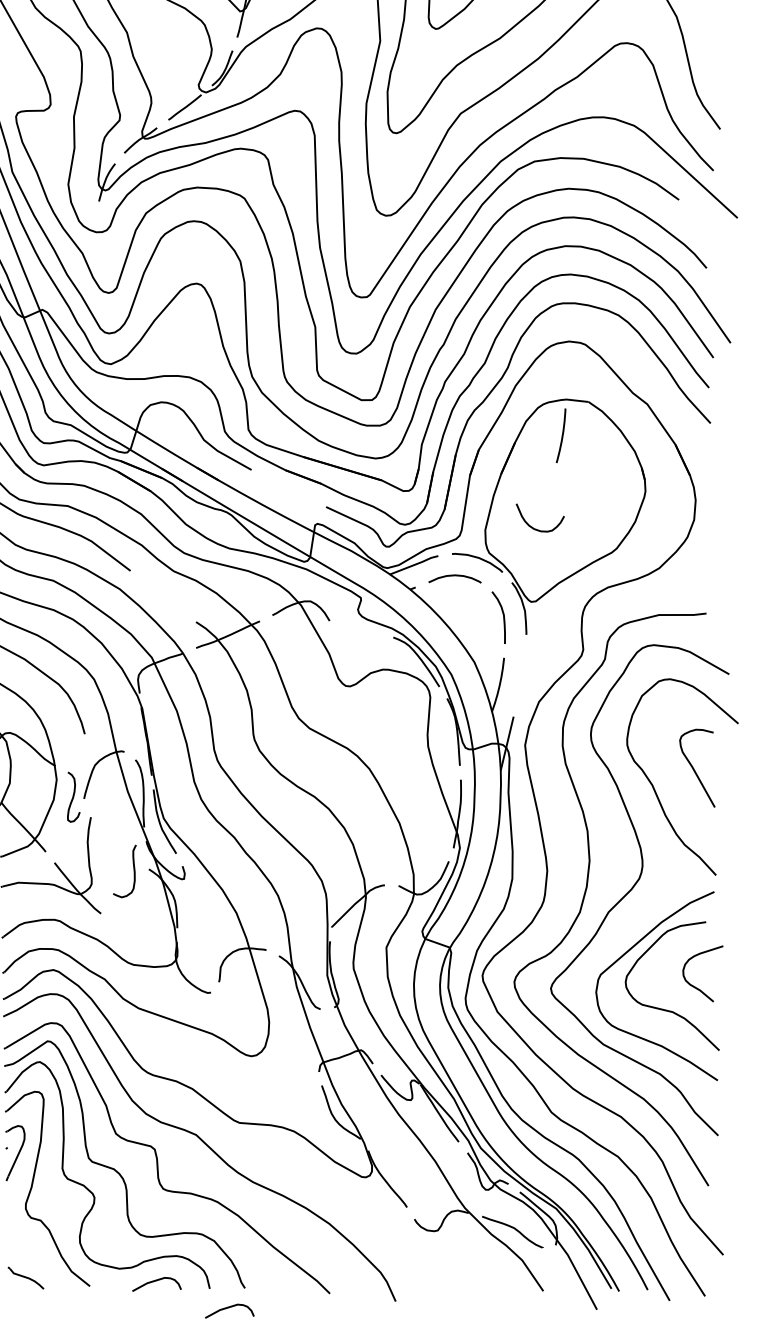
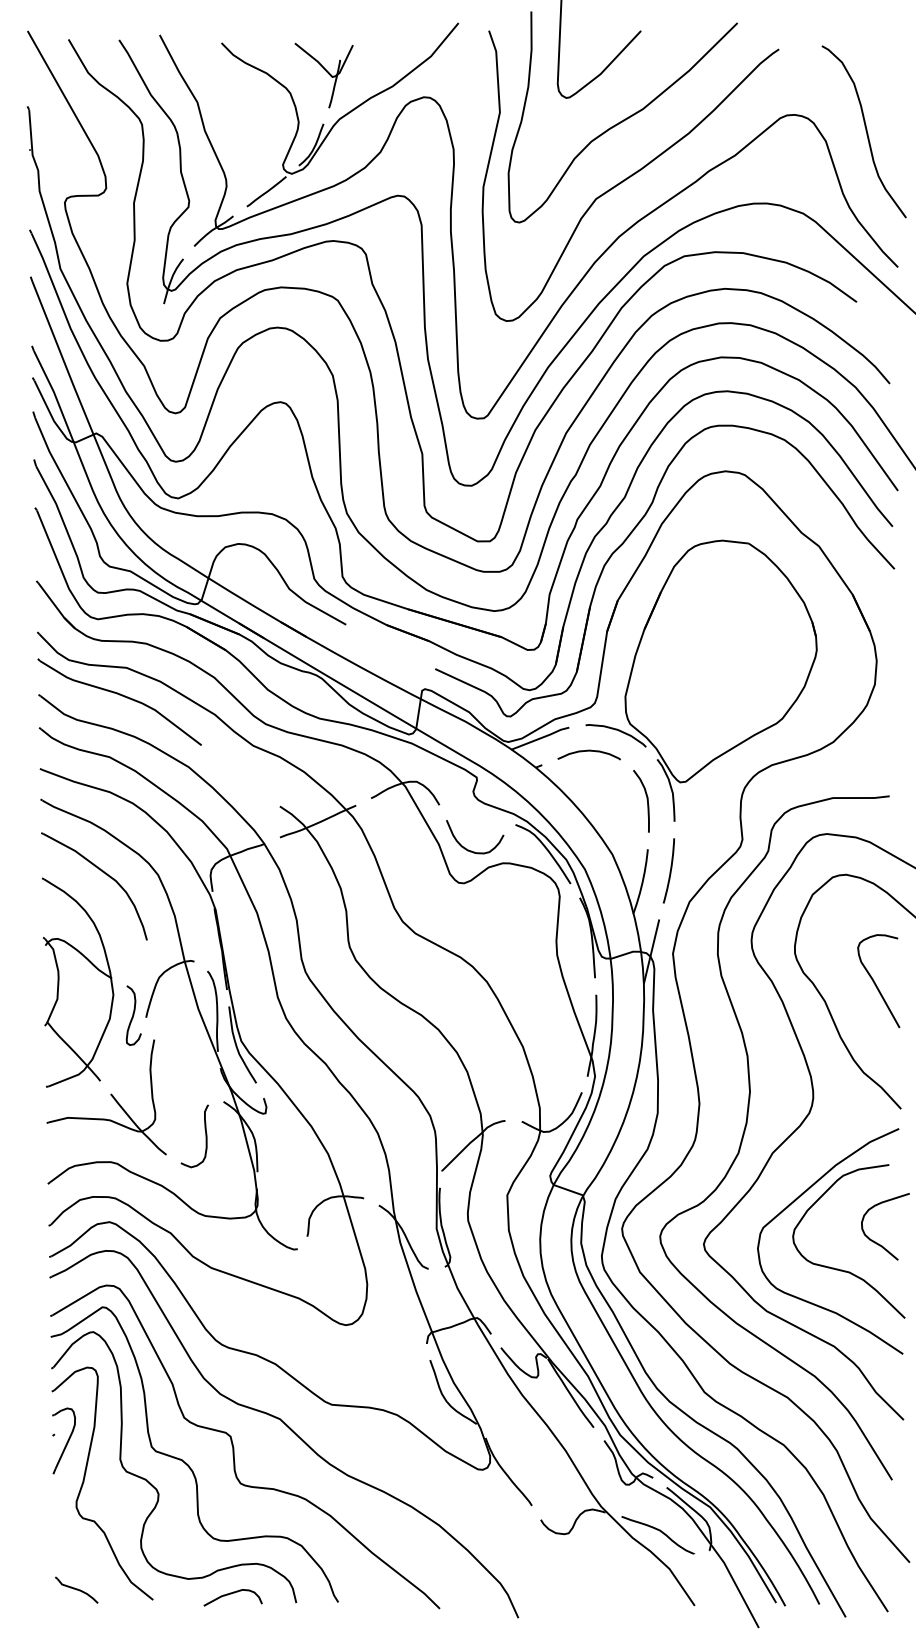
curve: (561, 436) -> (669, 871), moved
curve: (537, 529) -> (471, 850), moved
curve: (133, 871) -> (205, 1136), moved
curve: (228, 1308) -> (318, 1626), removed

